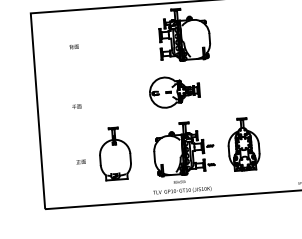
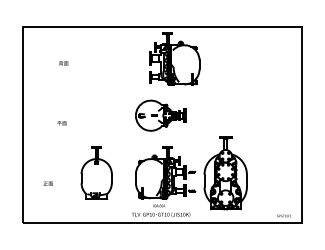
part: (243, 143) -> (225, 172), size x1.4
text: (80, 161) -> (47, 183), moved

